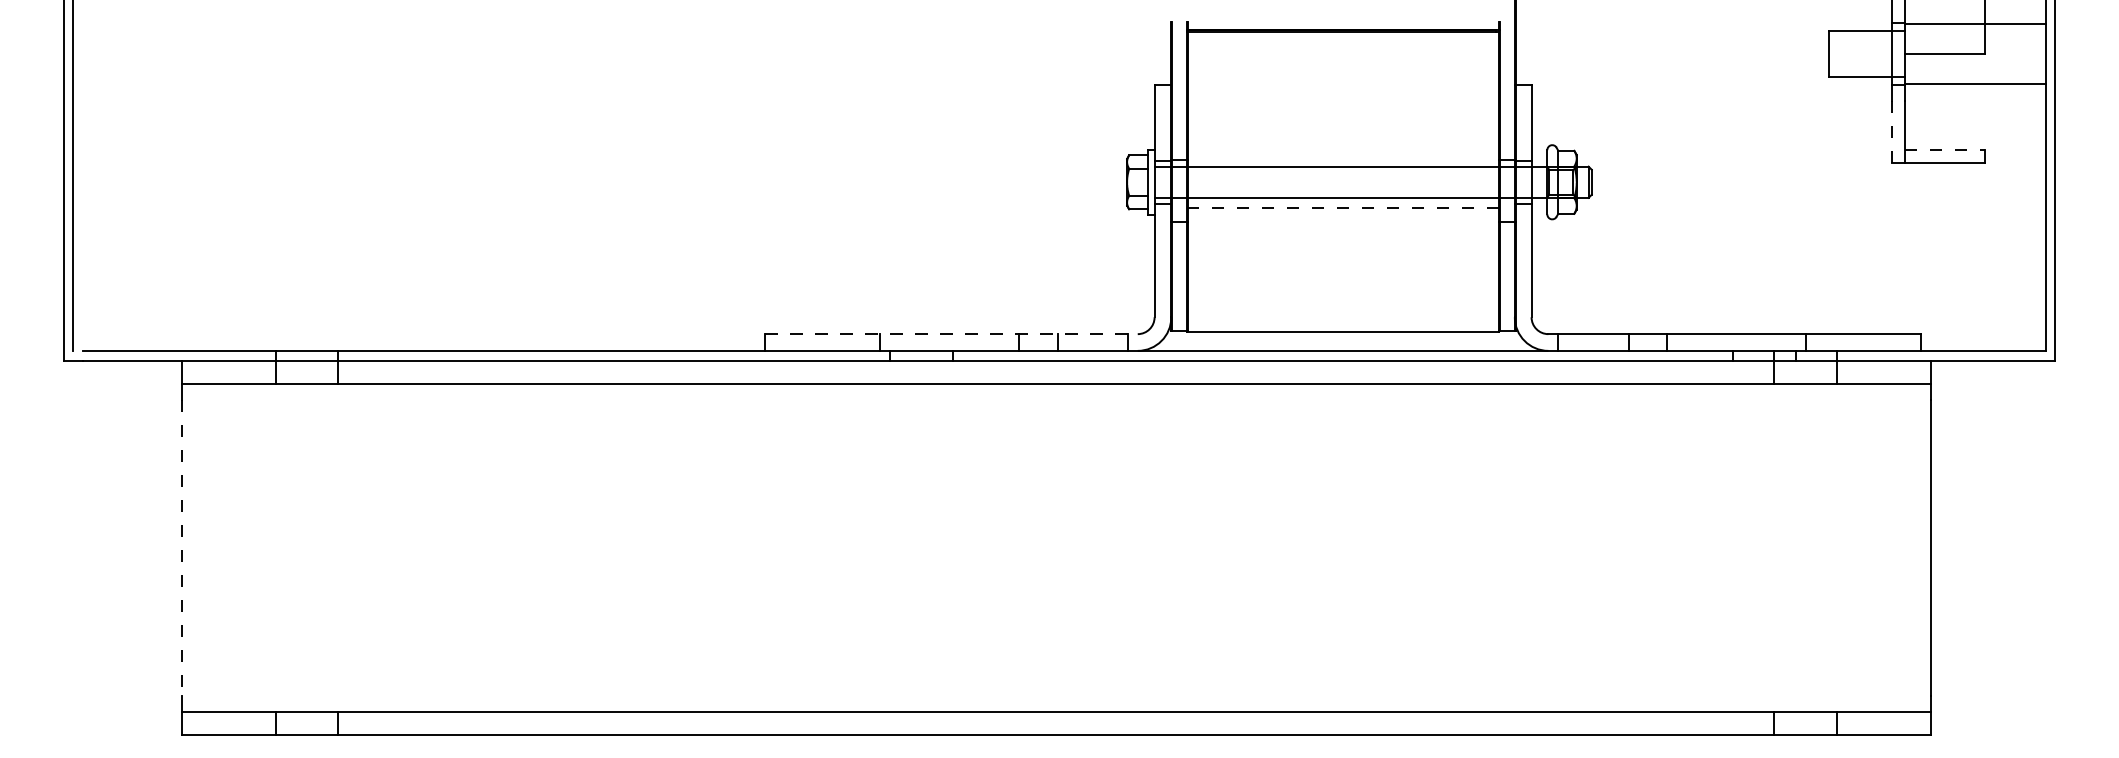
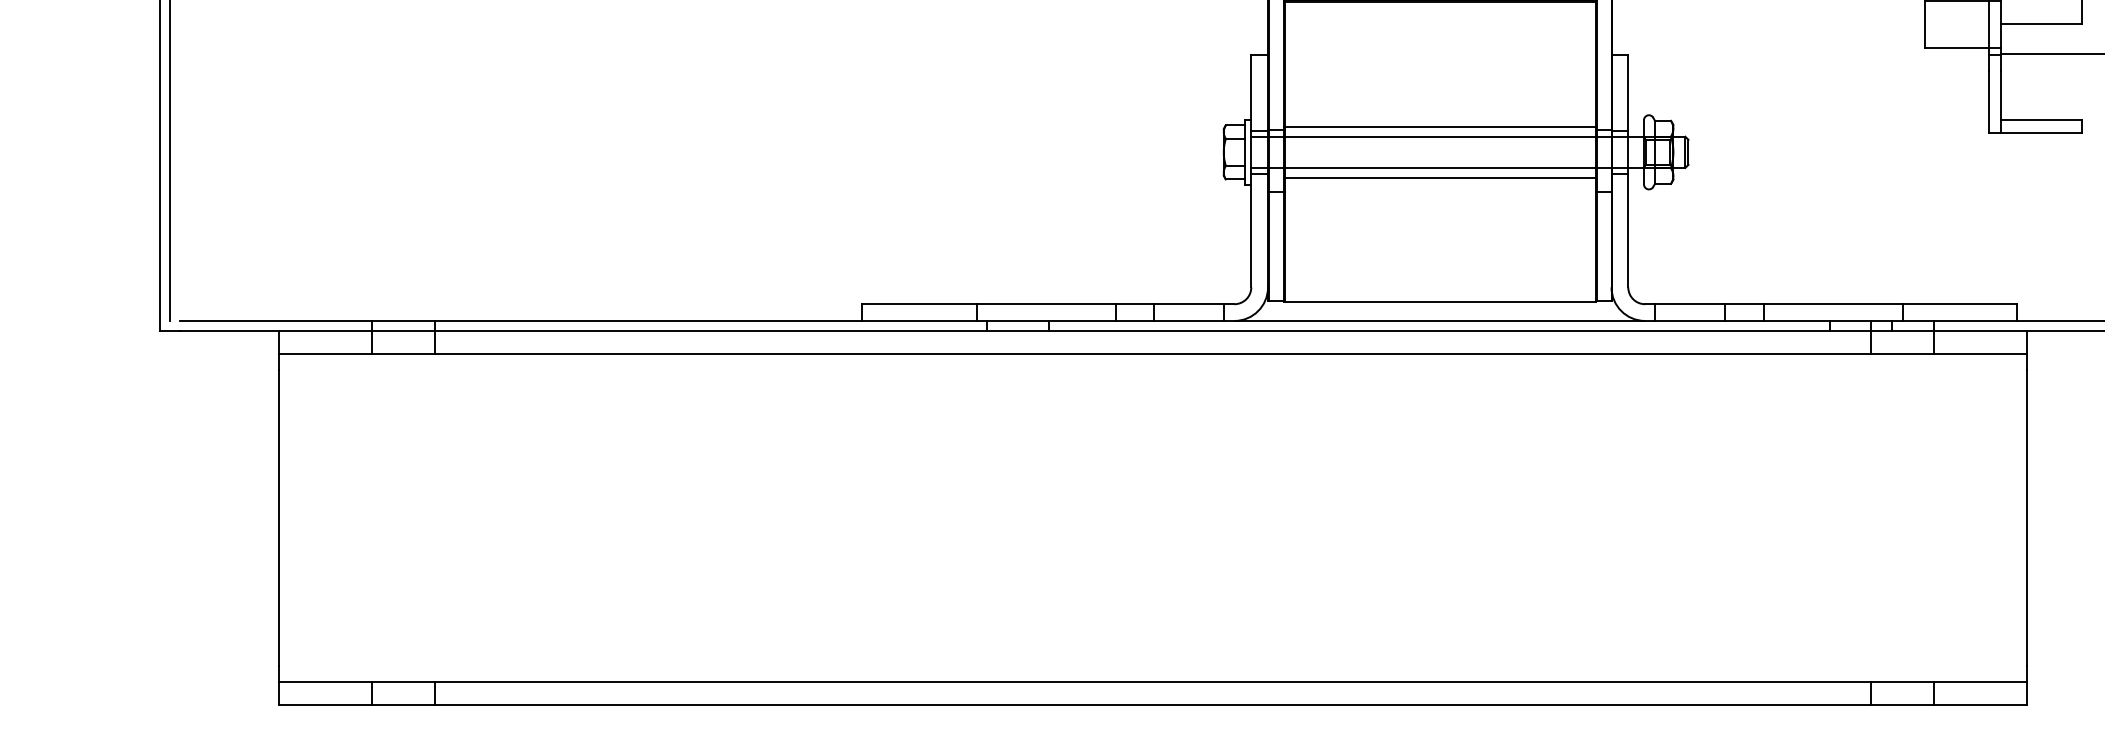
line: (1891, 131) -> (1988, 101), dashed -> solid
line: (1945, 150) -> (2042, 120), dashed -> solid
line: (1342, 156) -> (1439, 126), added
line: (1343, 207) -> (1440, 177), dashed -> solid
line: (952, 334) -> (1049, 304), dashed -> solid
line: (181, 548) -> (278, 518), dashed -> solid

